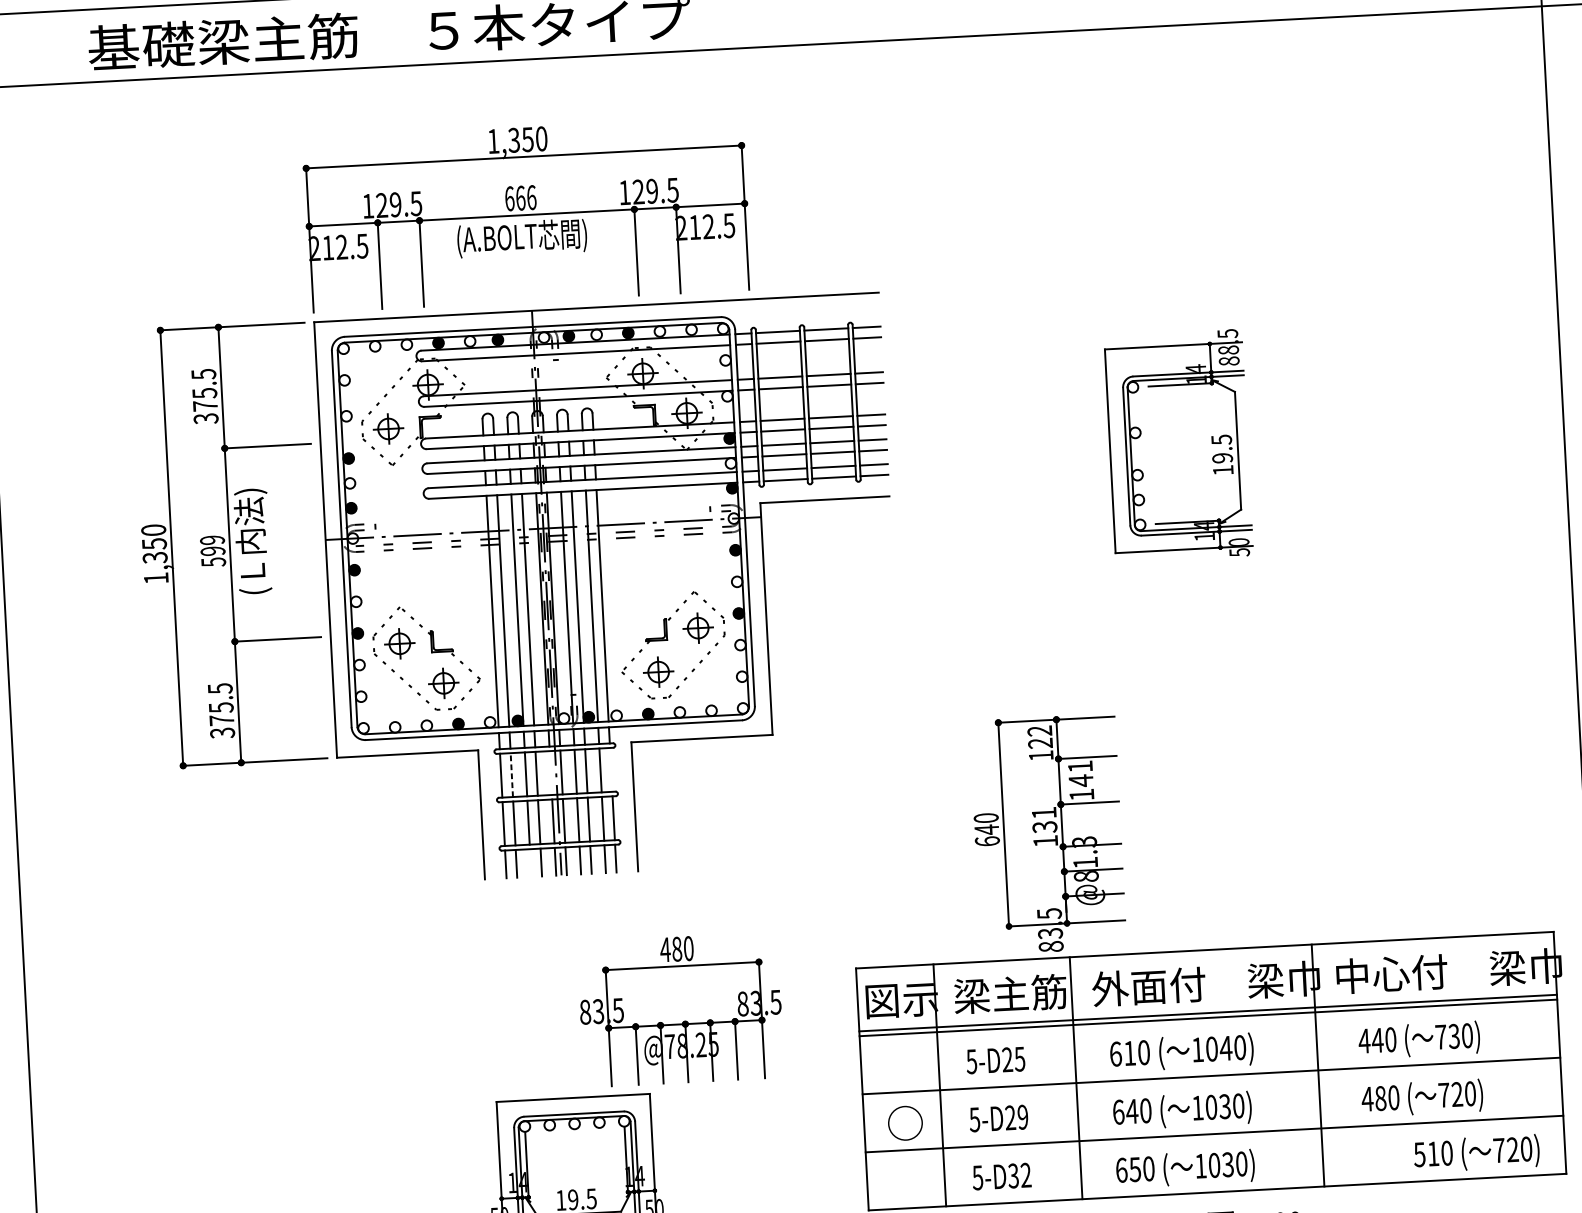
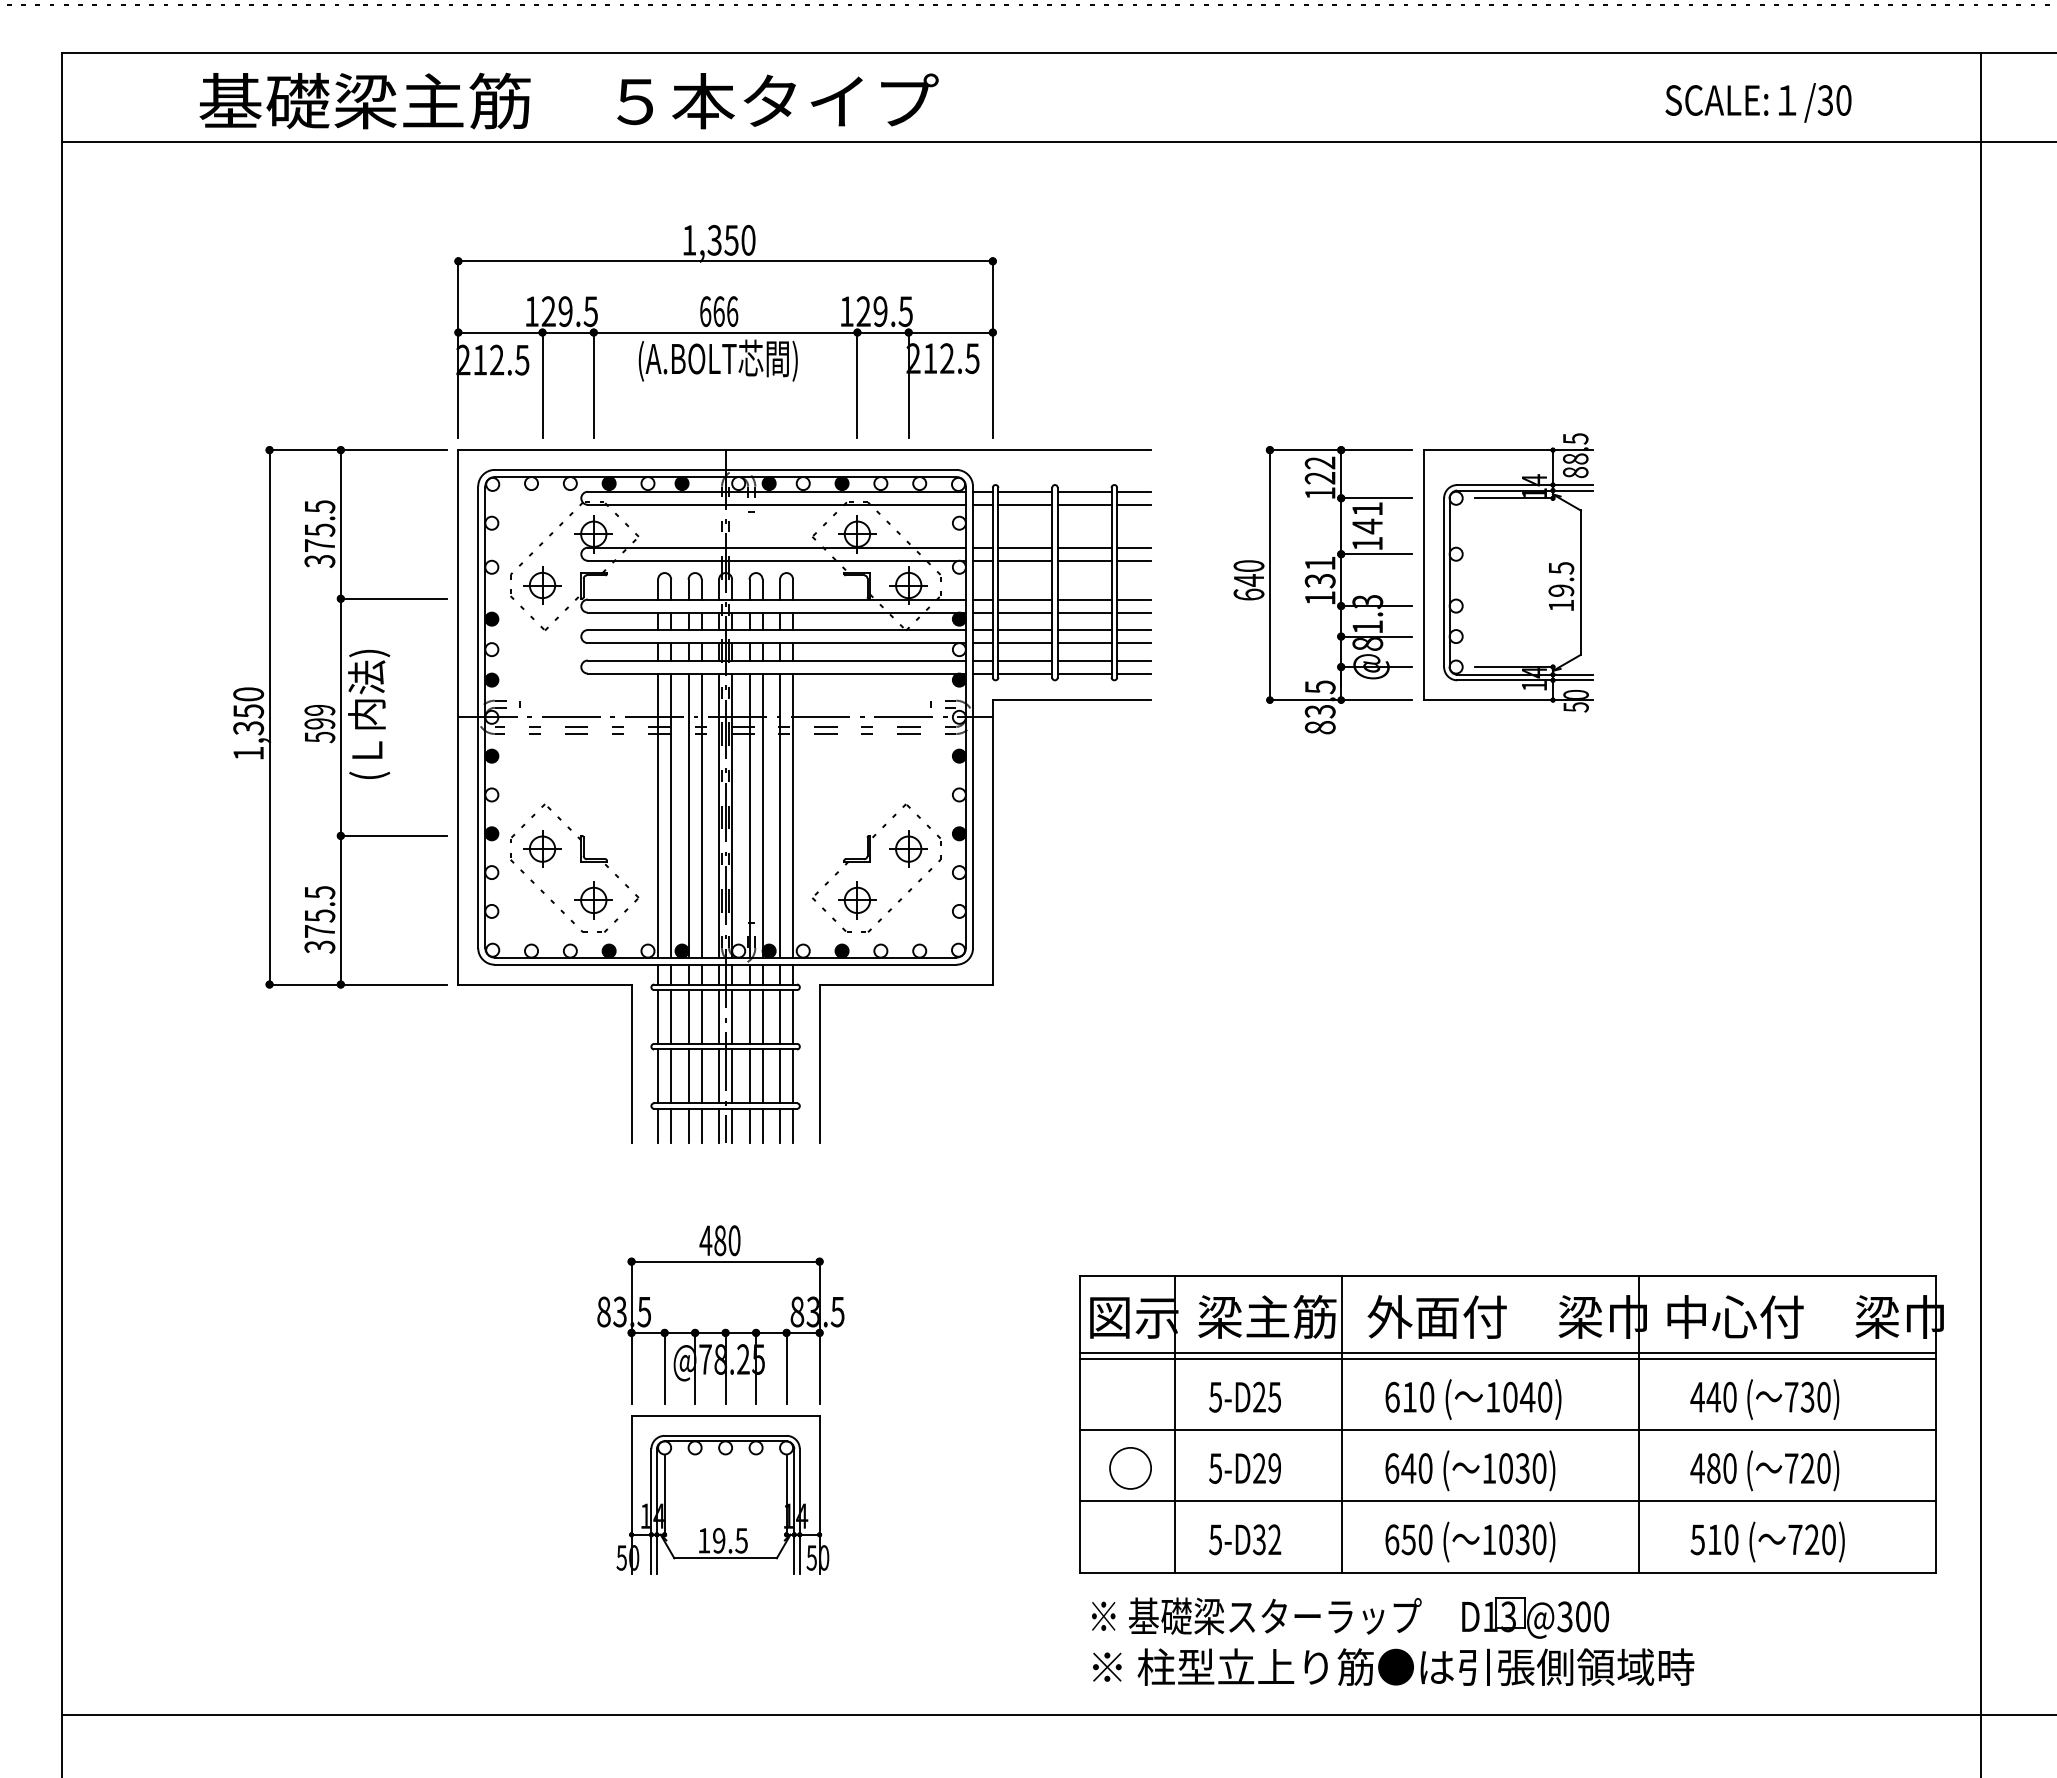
part: (1178, 445) -> (1508, 572), moved
line: (611, 769) -> (793, 1016), added
line: (551, 772) -> (719, 1016), added
line: (512, 775) -> (671, 1017), dashed -> solid
part: (1047, 834) -> (1322, 590), moved
line: (530, 862) -> (688, 1125), added
part: (680, 1009) -> (720, 1314), moved
text: (1476, 1153) -> (1767, 1541), moved

